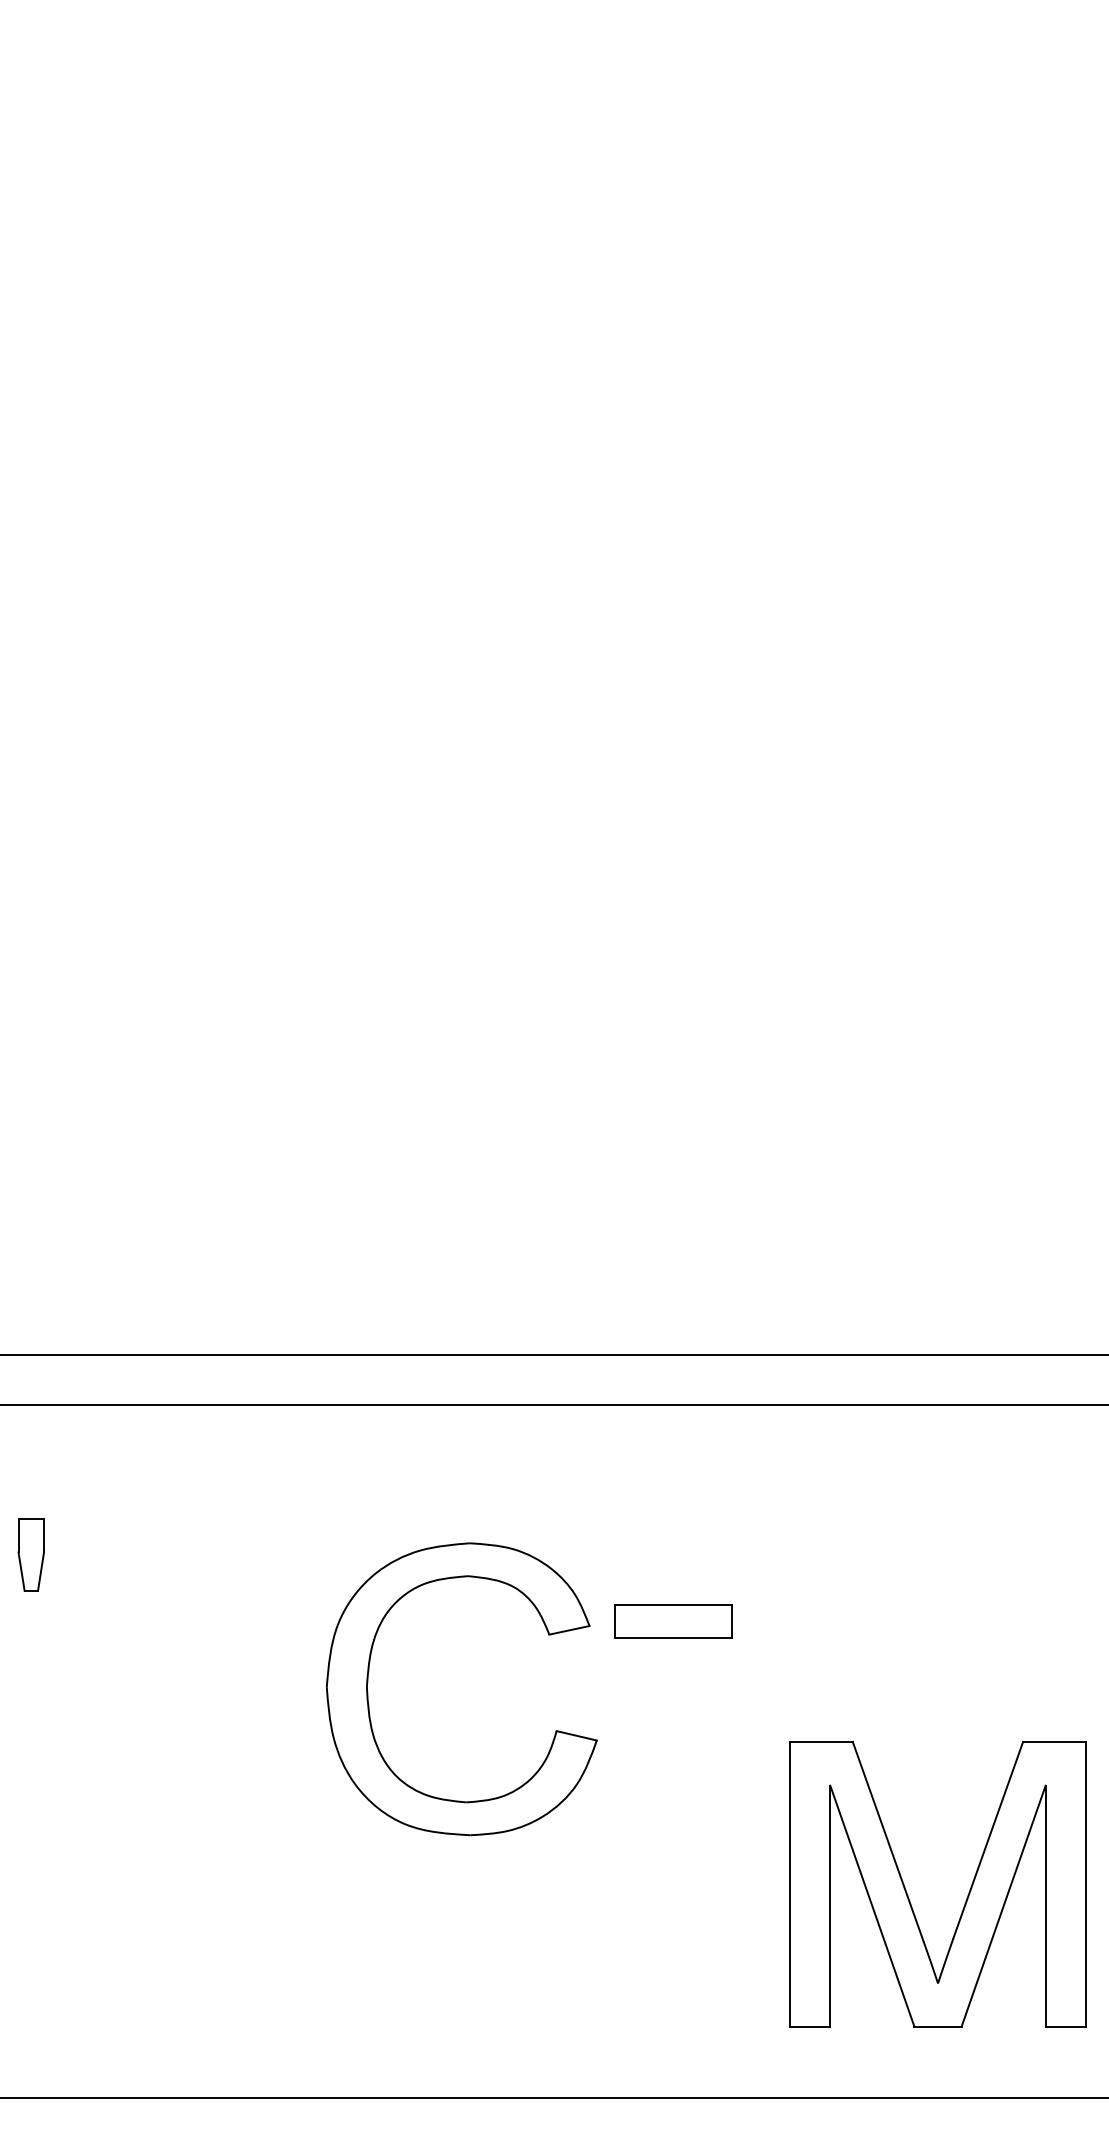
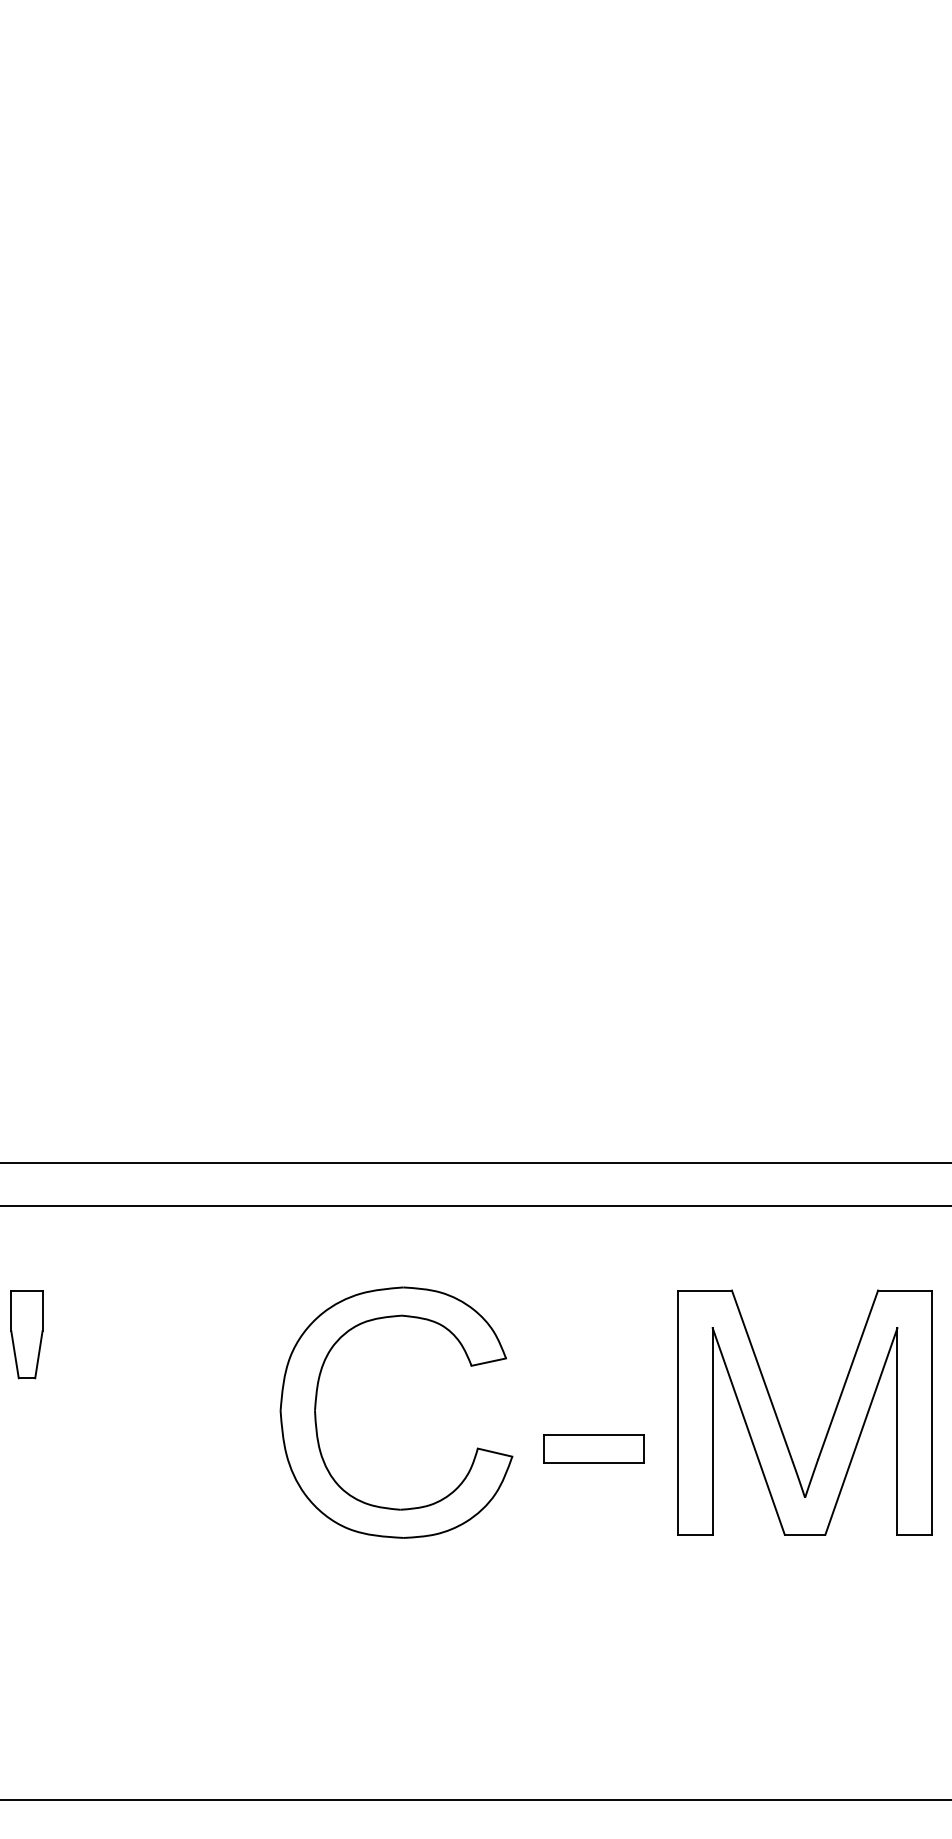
part: (31, 1554) -> (27, 1333), size x1.43
part: (673, 1621) -> (593, 1448), moved
part: (368, 1691) -> (316, 1414), moved
part: (908, 1895) -> (779, 1422), moved

